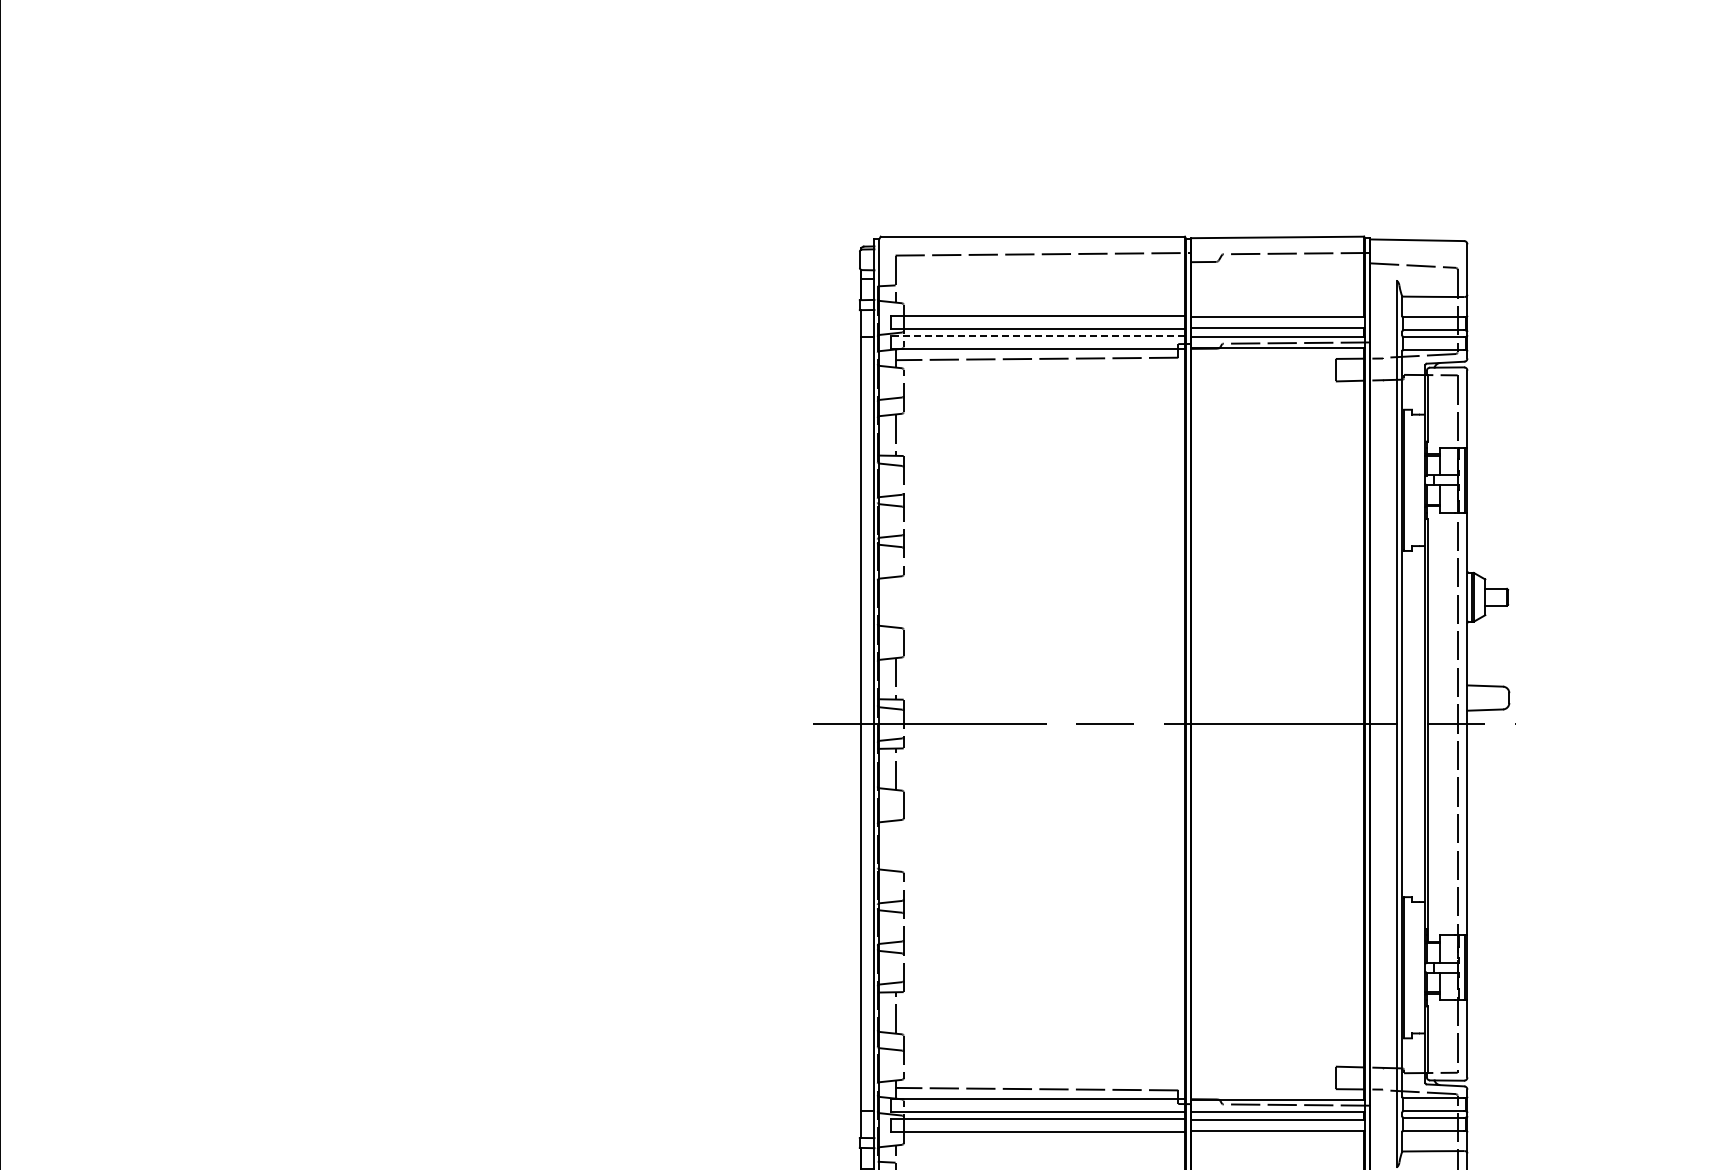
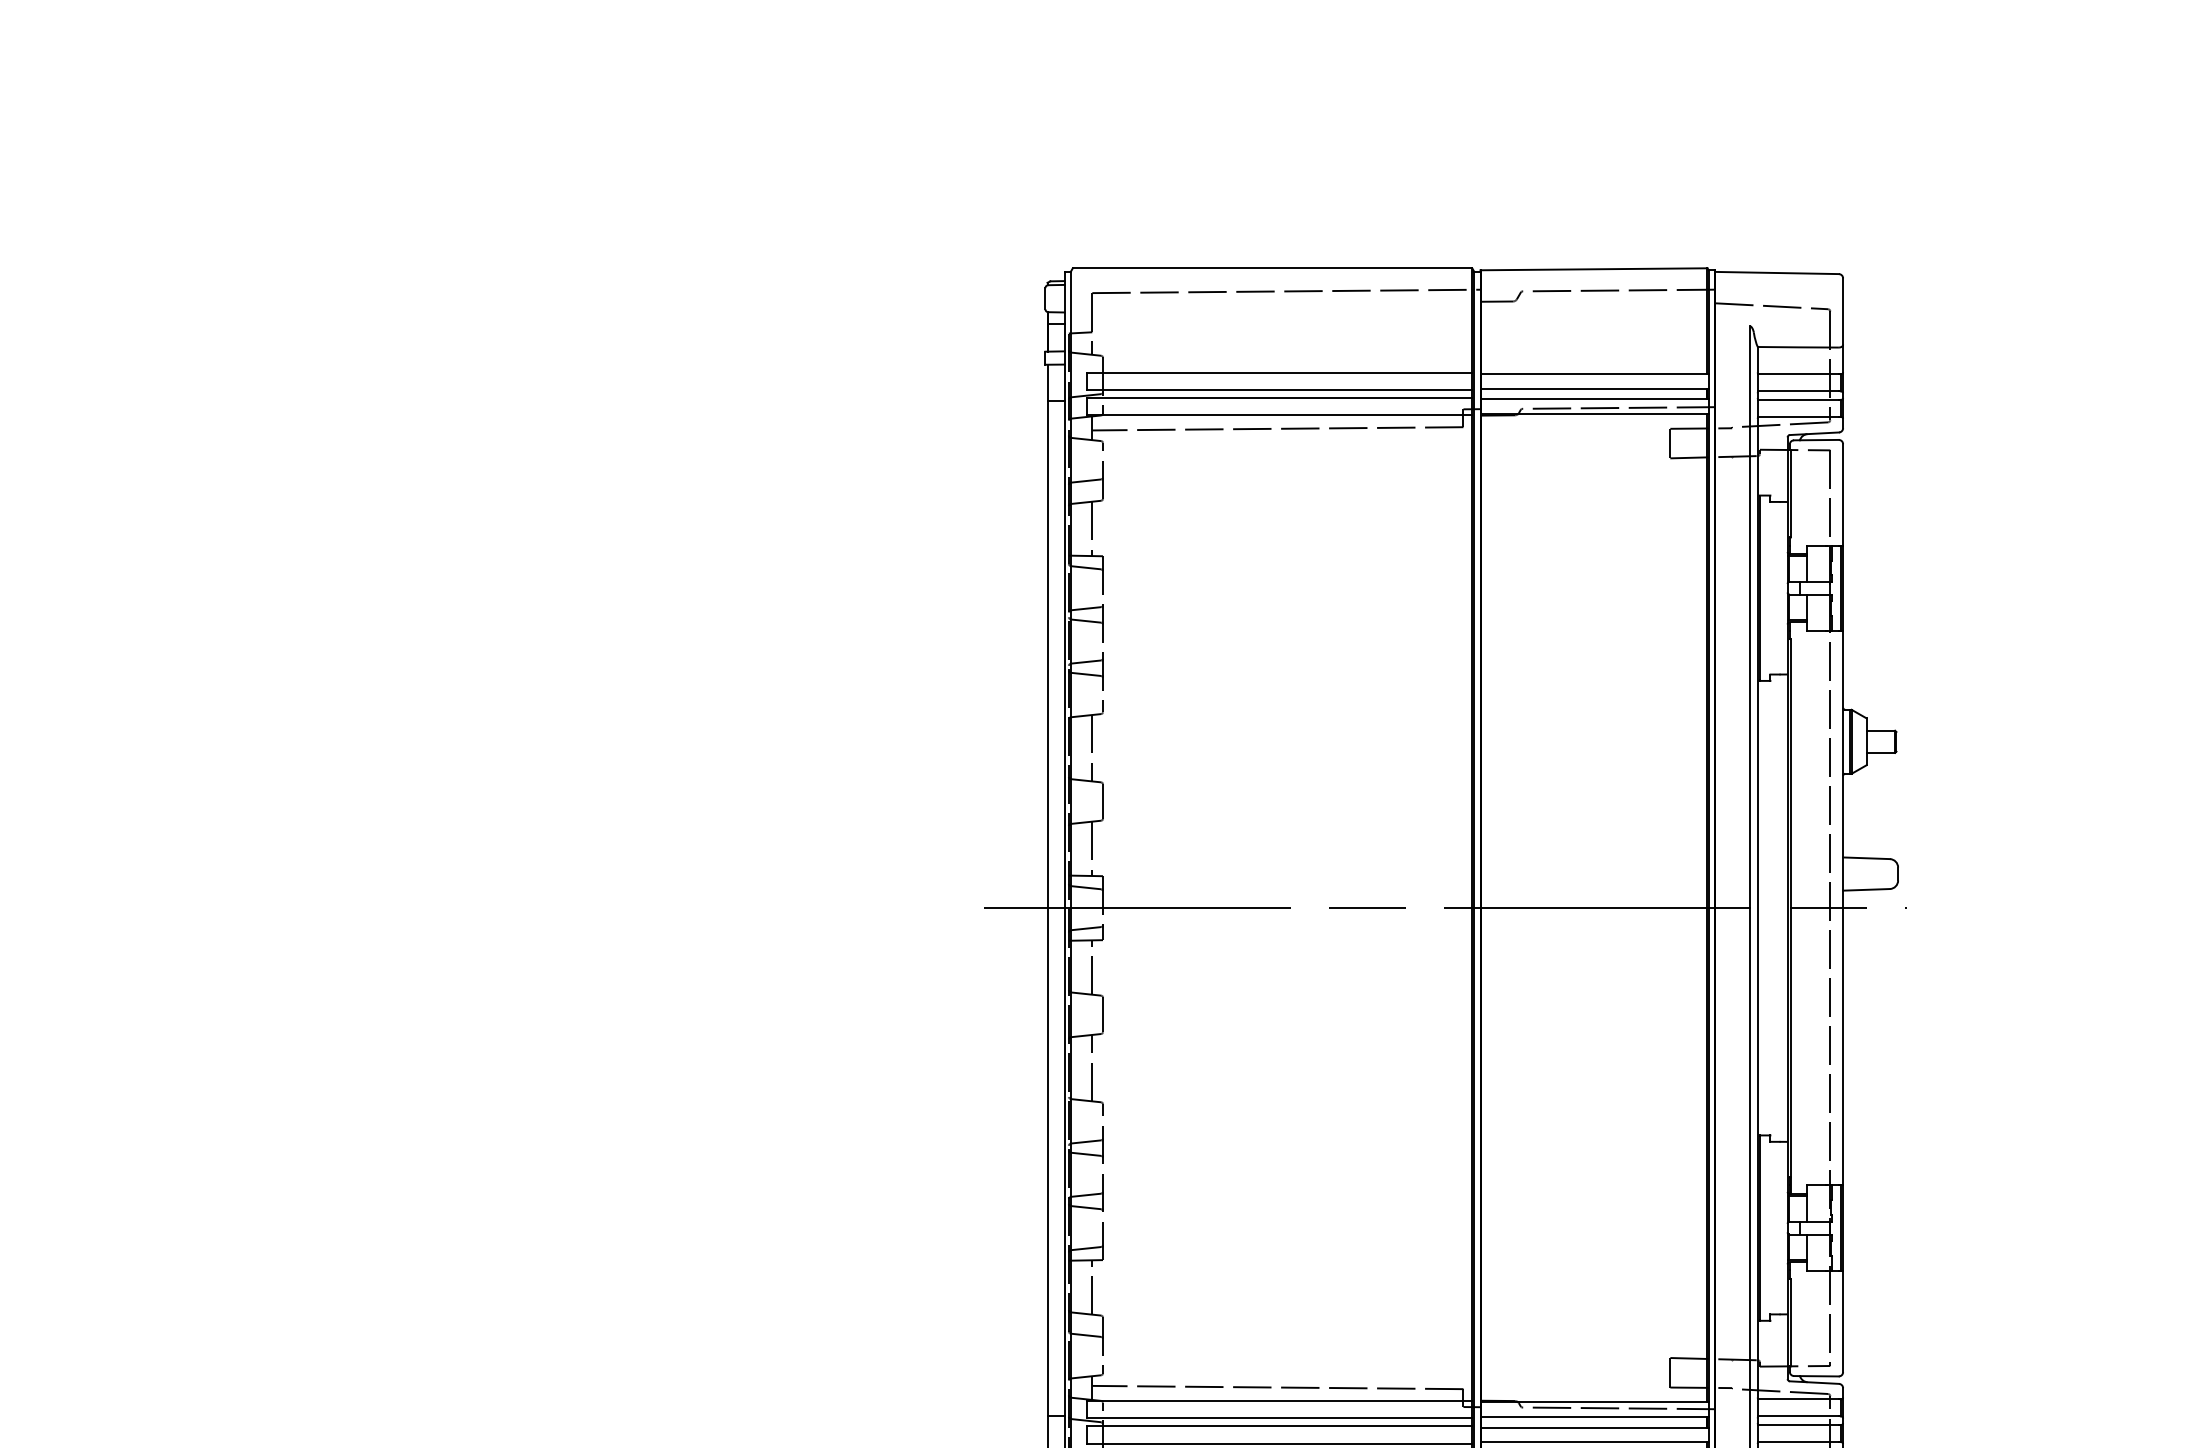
line: (1038, 335) -> (1279, 398), dashed -> solid
line: (895, 601) -> (1092, 747), added
line: (895, 845) -> (1092, 1067), added

